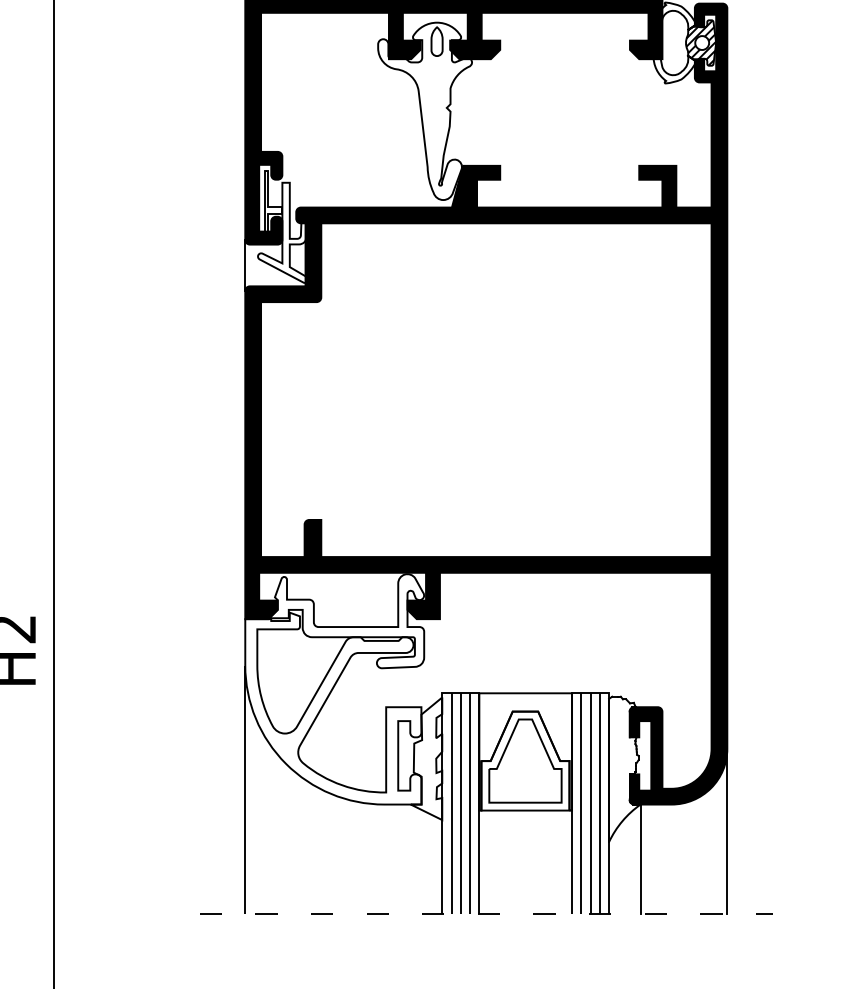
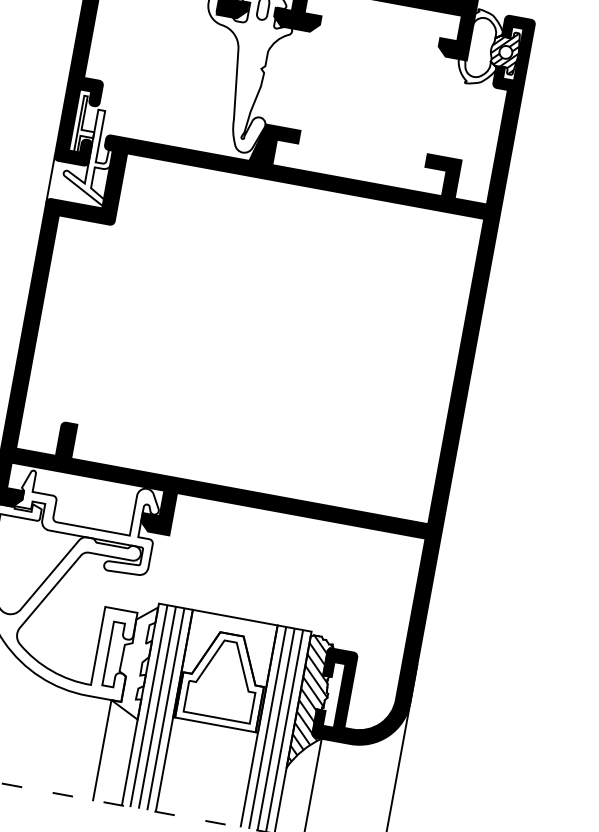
hatch: (623, 765) -> (312, 700), added
line: (410, 859) -> (101, 750), added

